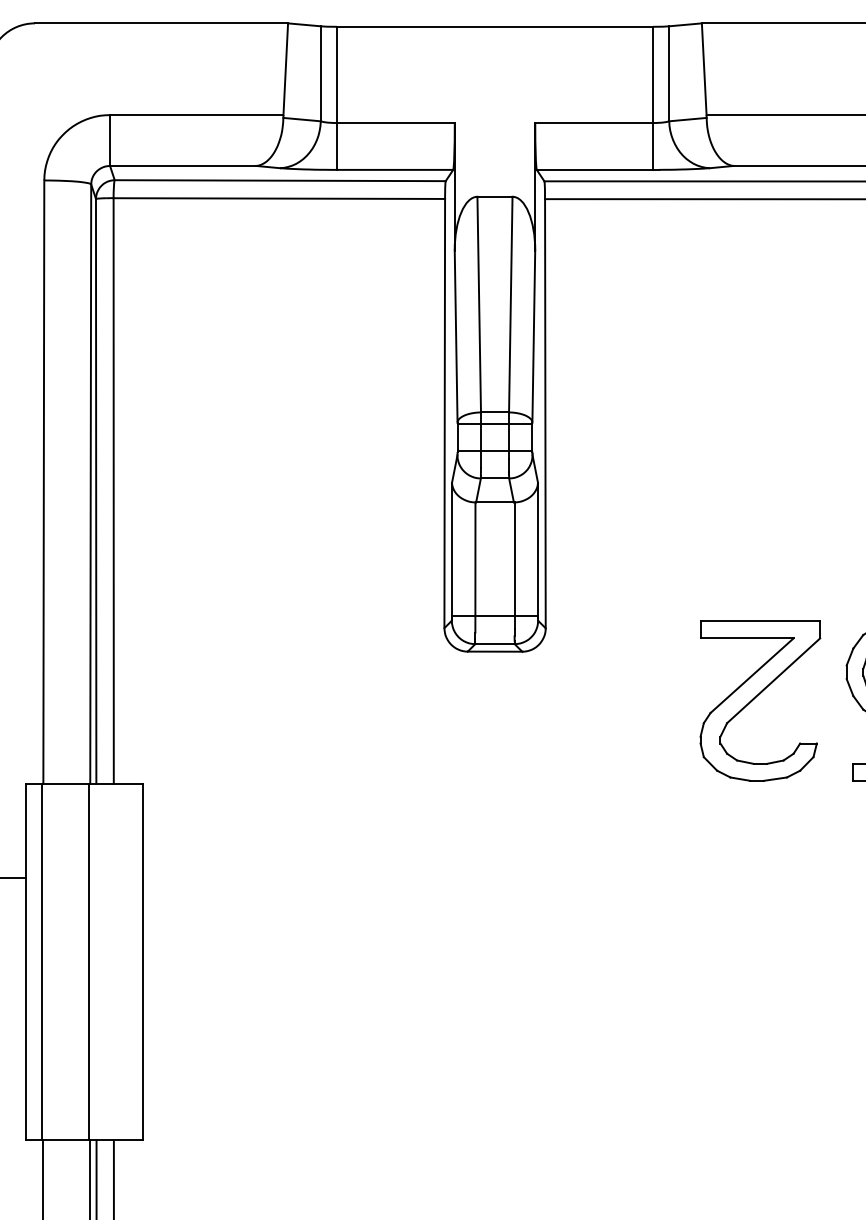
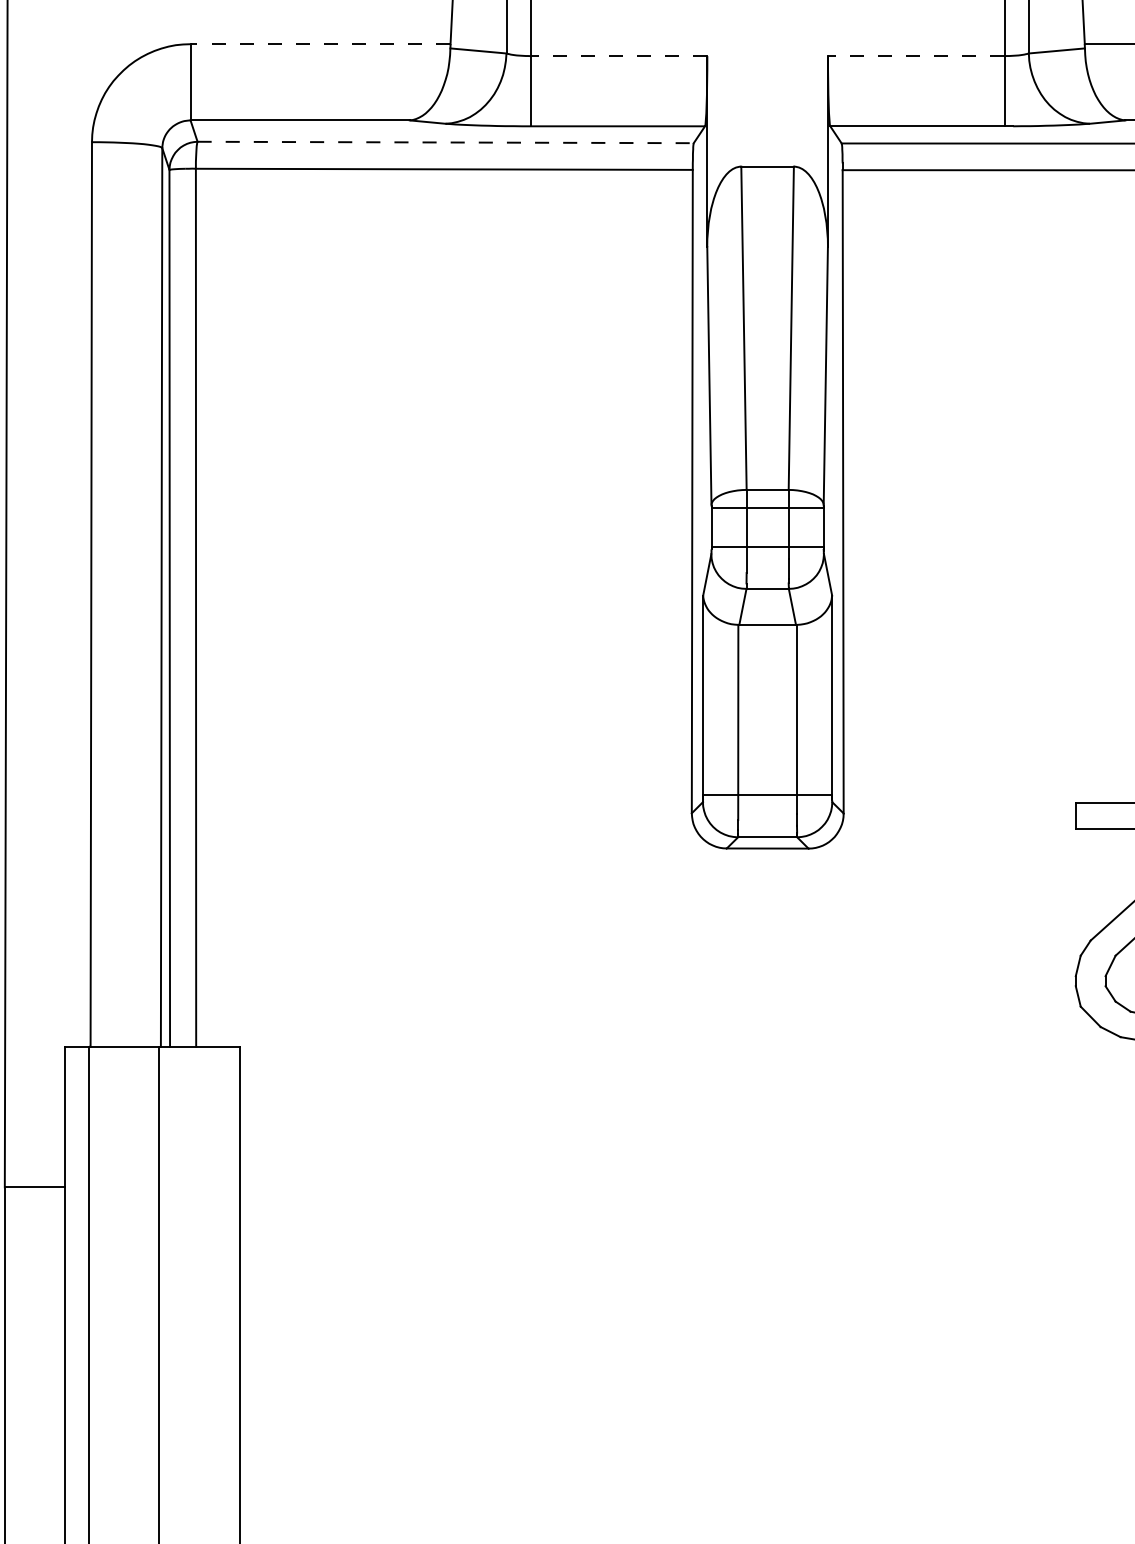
line: (196, 115) -> (320, 44), solid -> dashed
line: (395, 123) -> (618, 56), solid -> dashed
line: (594, 123) -> (916, 56), solid -> dashed
line: (280, 180) -> (446, 142), solid -> dashed

